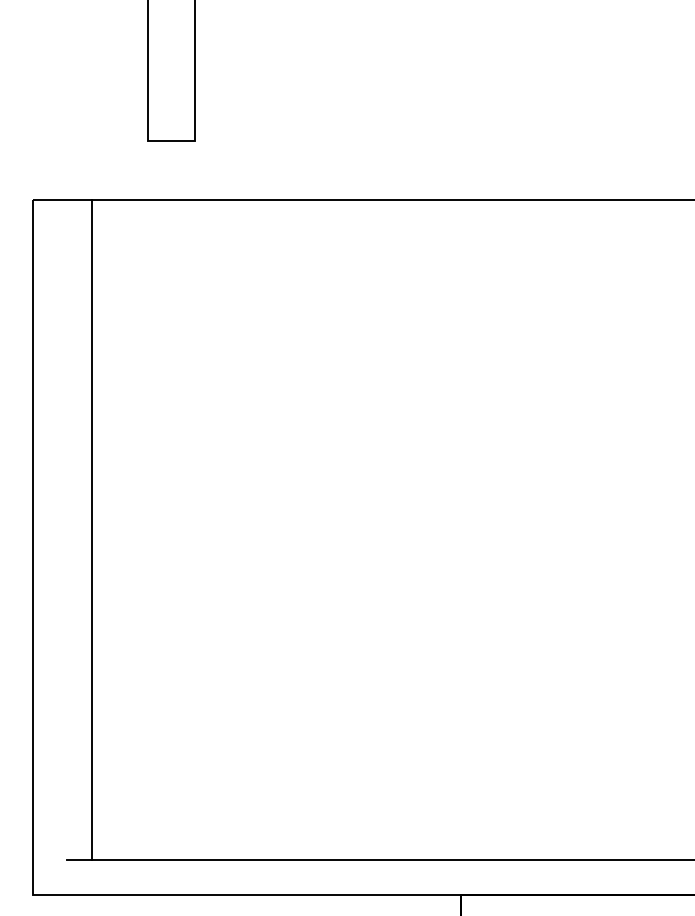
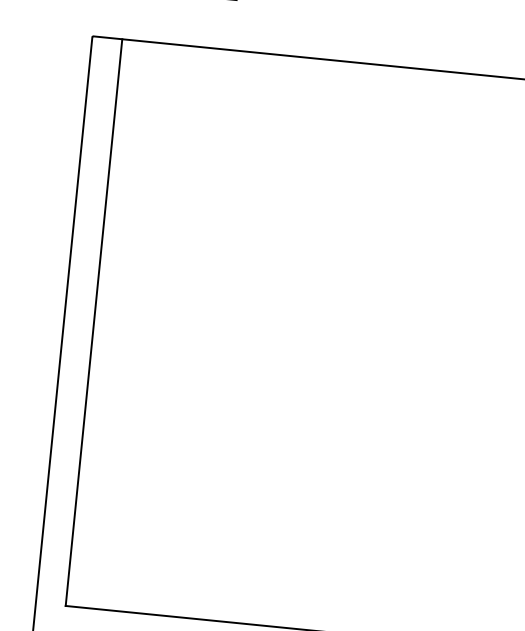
line: (92, 529) -> (94, 322), moved

